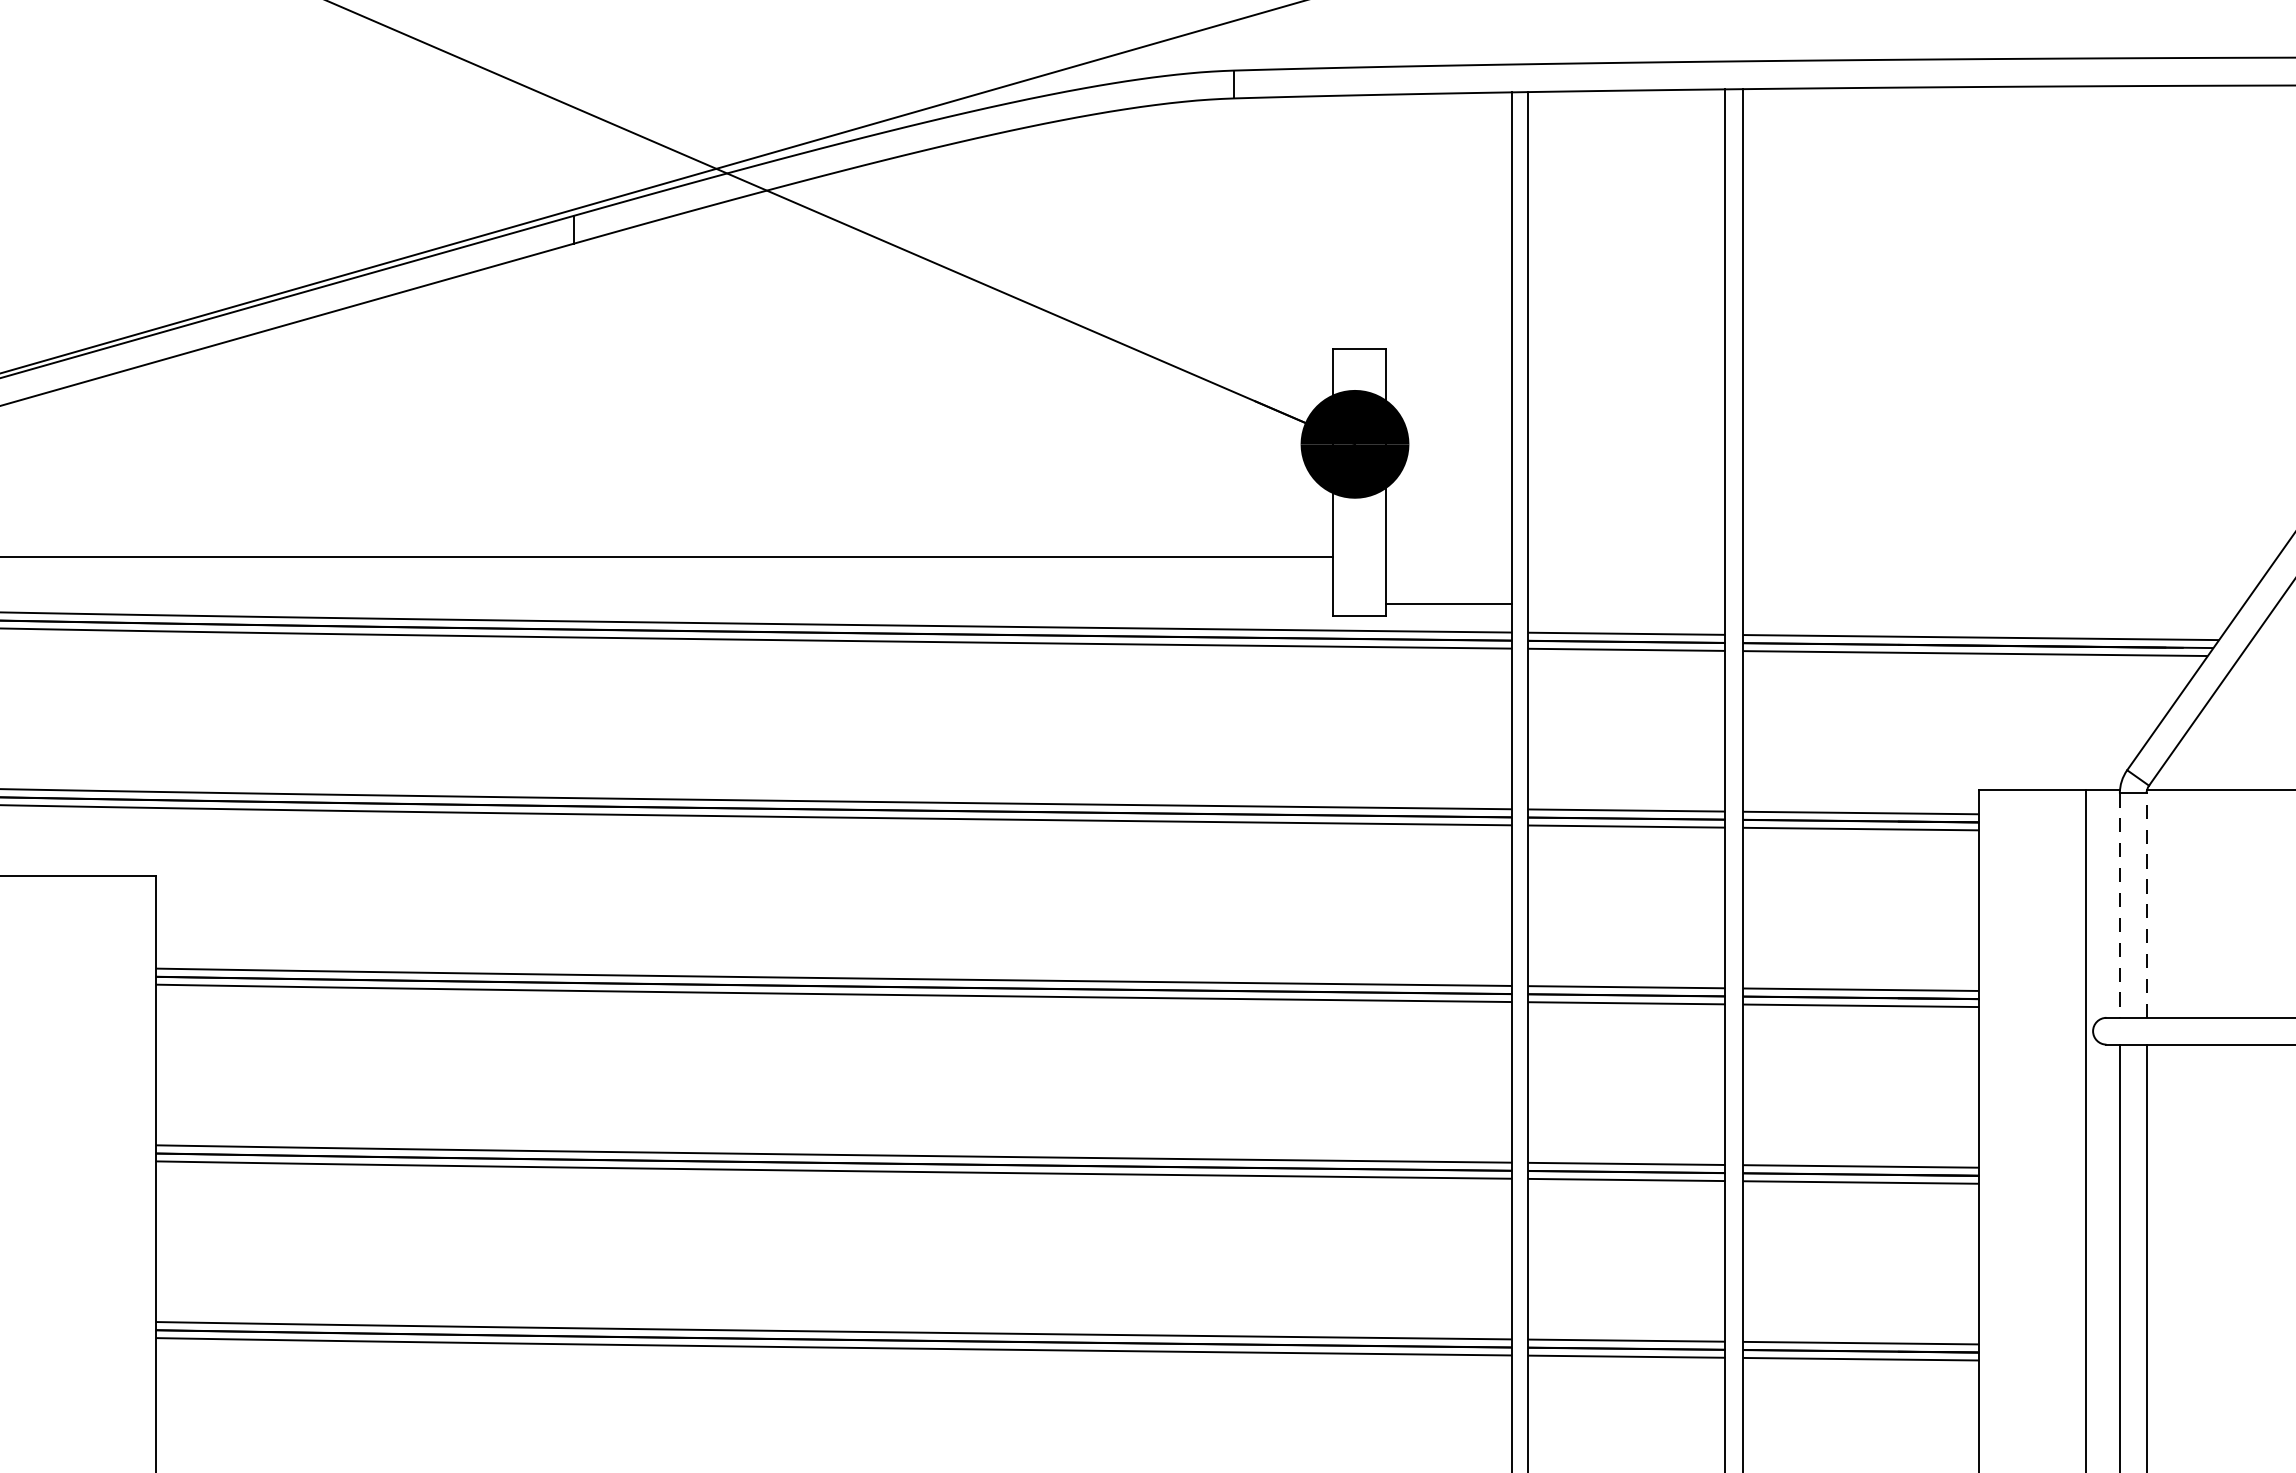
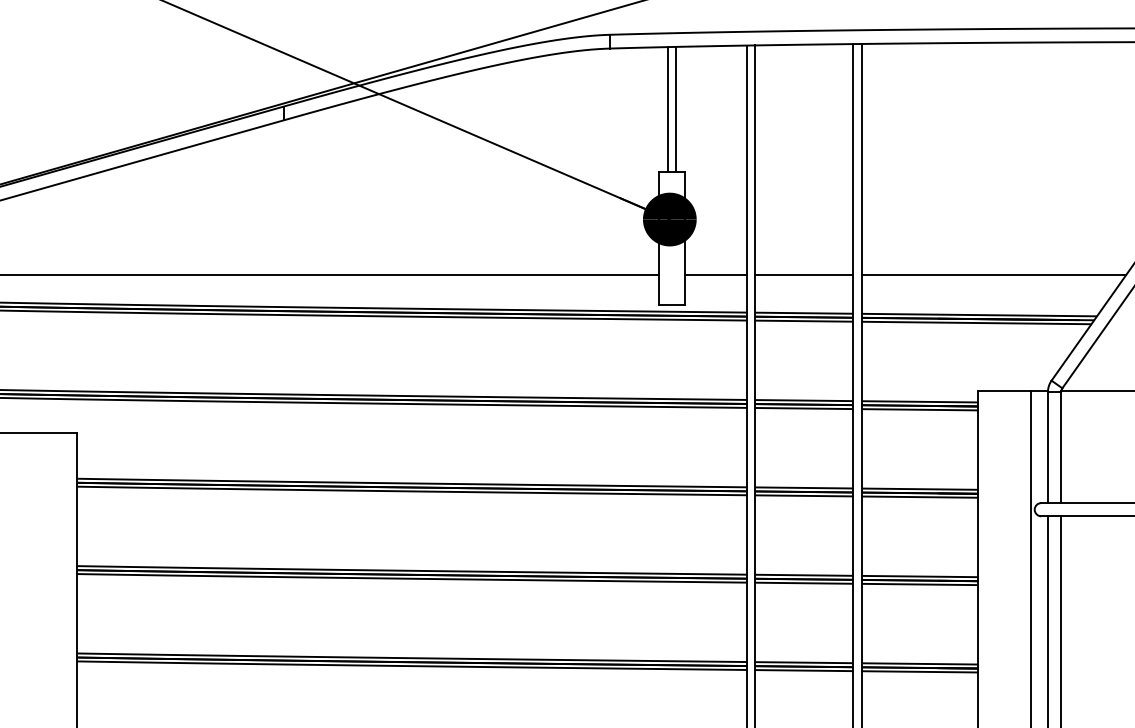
line: (1352, 221) -> (668, 109), added
line: (1368, 221) -> (676, 109), added
line: (1625, 557) -> (803, 275), added
line: (2009, 557) -> (993, 275), added
line: (1449, 604) -> (716, 275), moved
line: (2147, 905) -> (1061, 447), dashed -> solid
line: (2118, 907) -> (1047, 448), dashed -> solid

